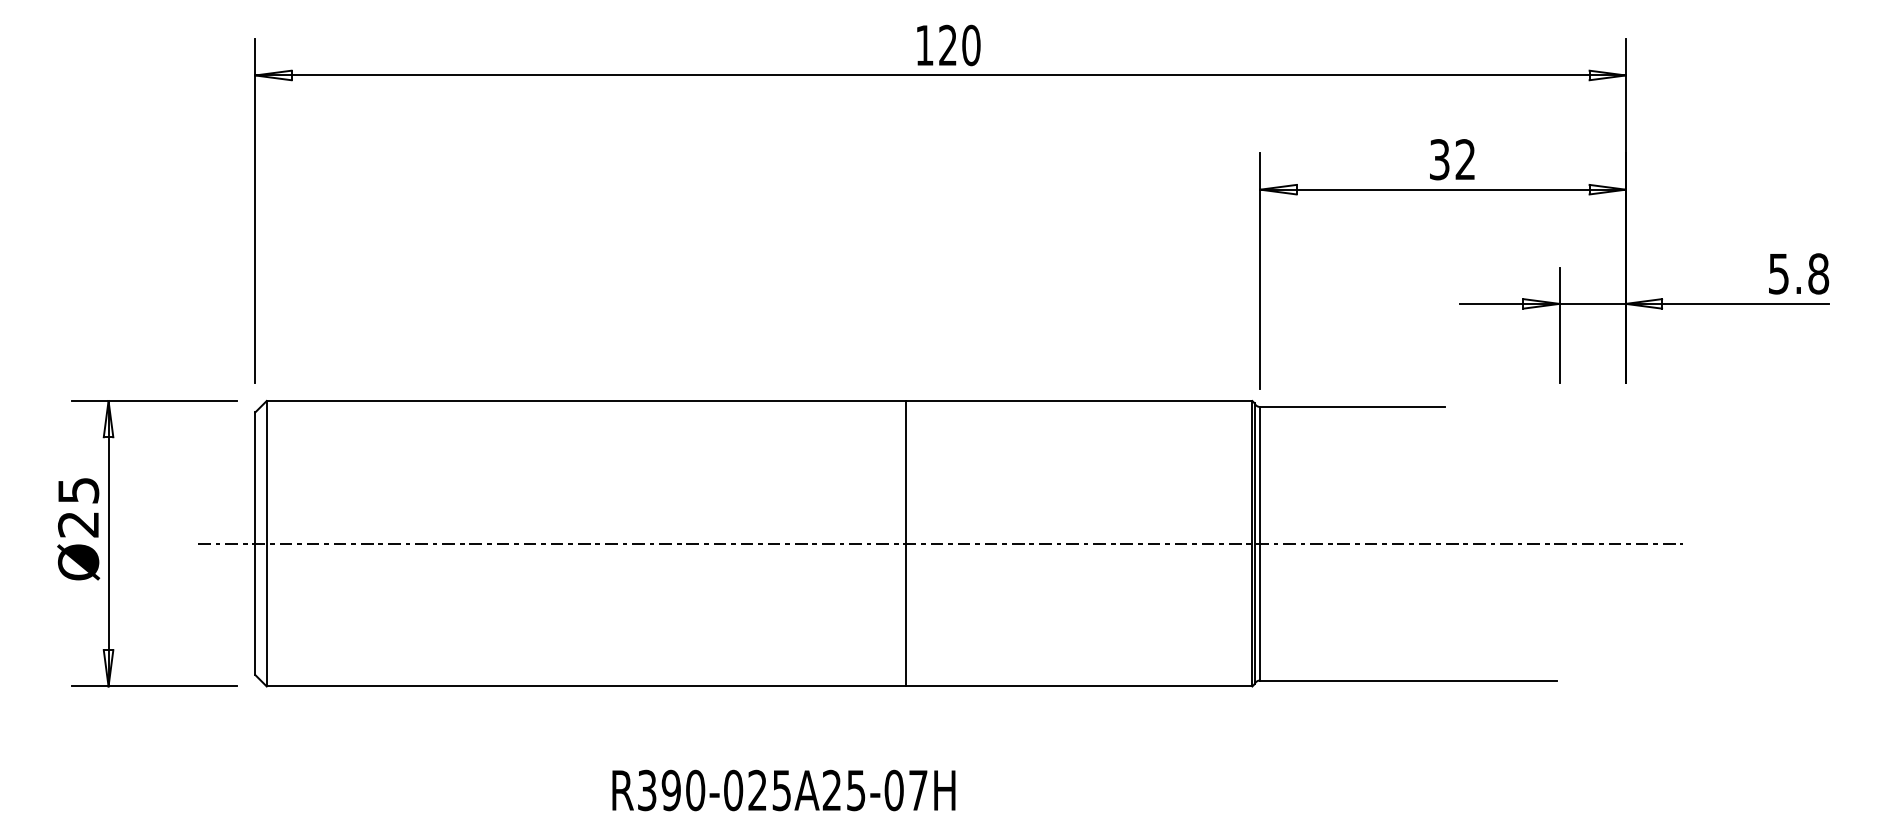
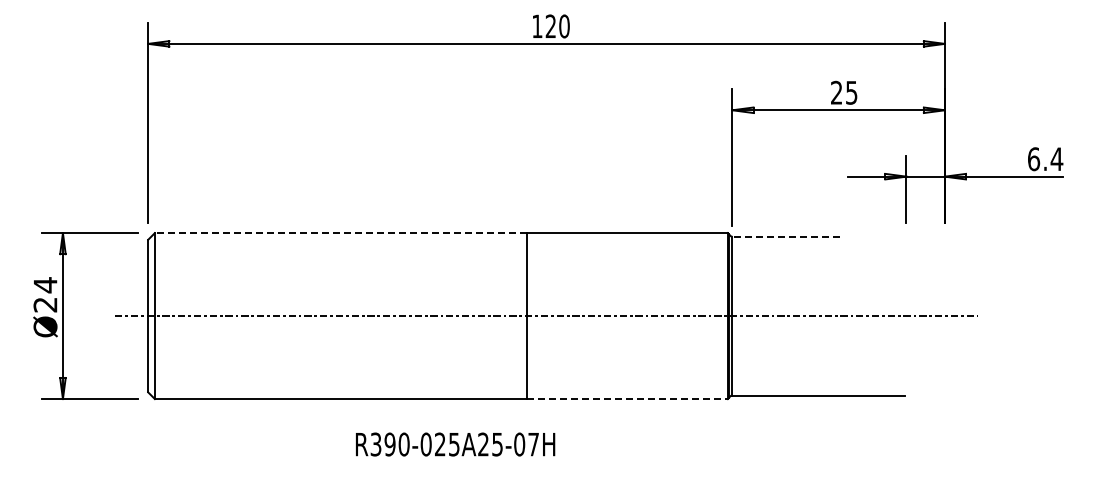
text: (1453, 159) -> (844, 92), 32 -> 25
text: (1798, 274) -> (1045, 159), 5.8 -> 6.4
line: (586, 401) -> (340, 233), solid -> dashed
line: (1351, 406) -> (785, 236), solid -> dashed
text: (78, 491) -> (45, 285), Ø25 -> Ø24
line: (1079, 687) -> (627, 399), solid -> dashed
text: (783, 790) -> (455, 444), moved

